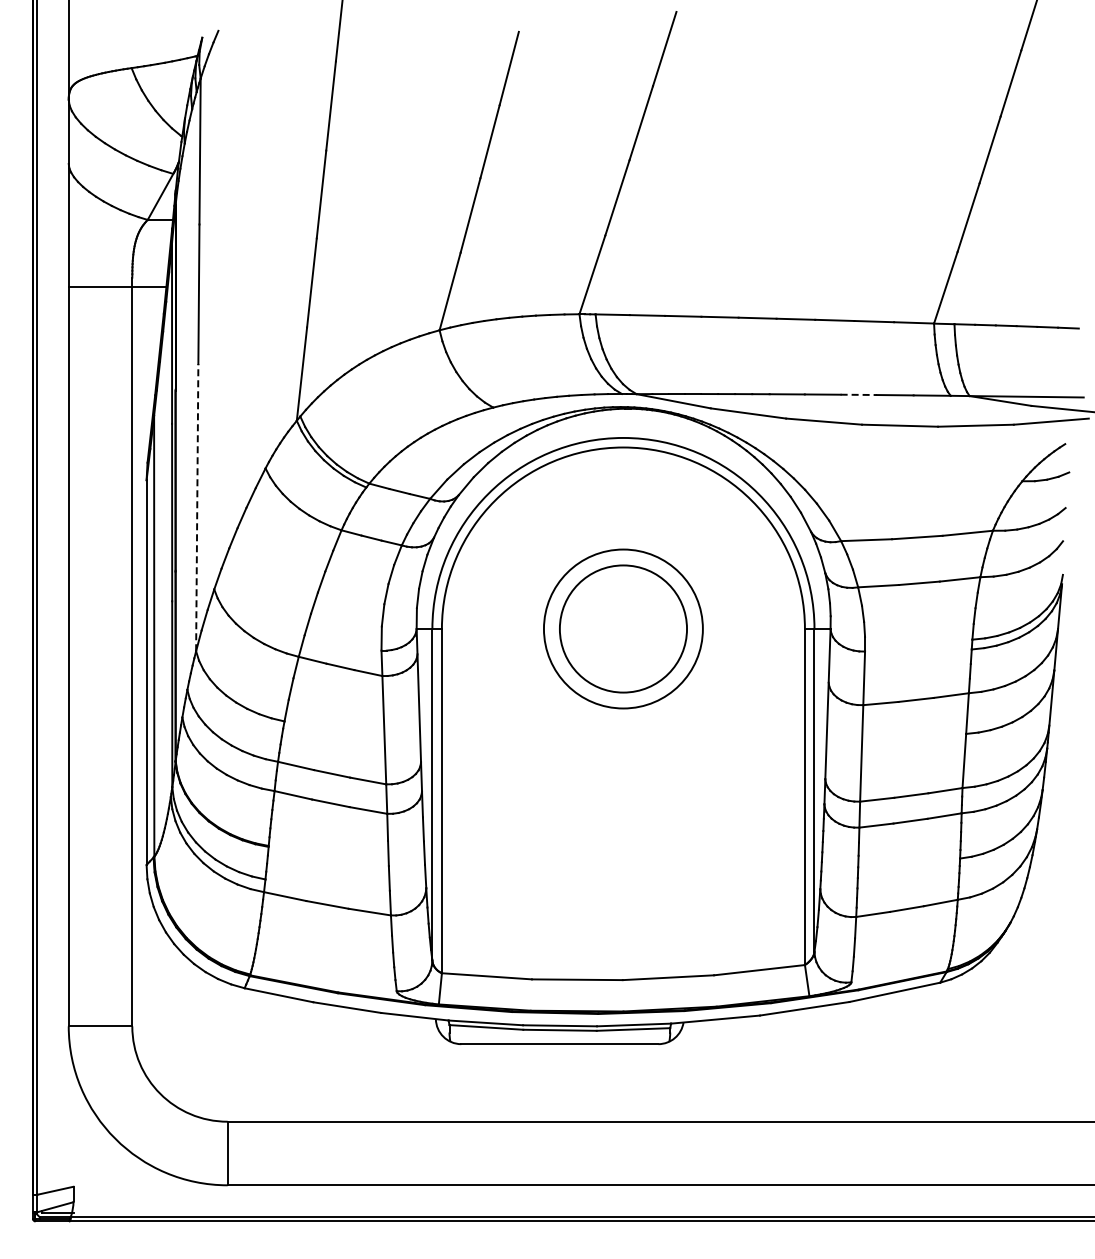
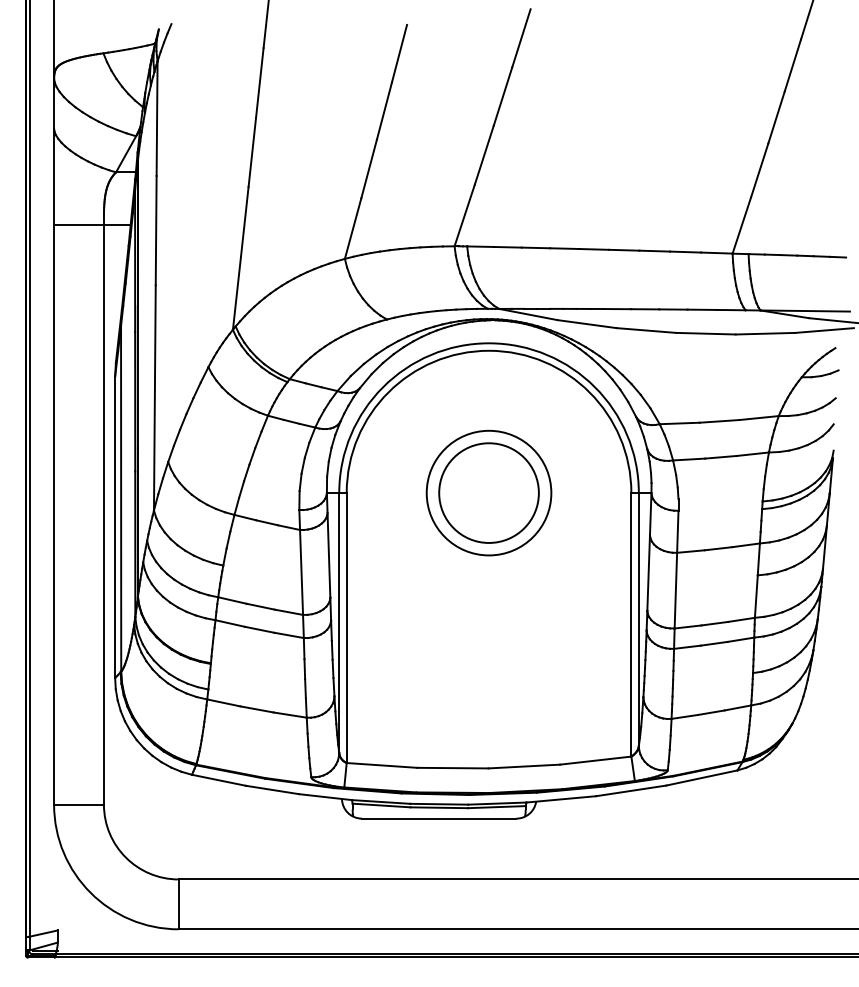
line: (859, 394) -> (674, 309), dashed -> solid
line: (197, 507) -> (155, 397), dashed -> solid

